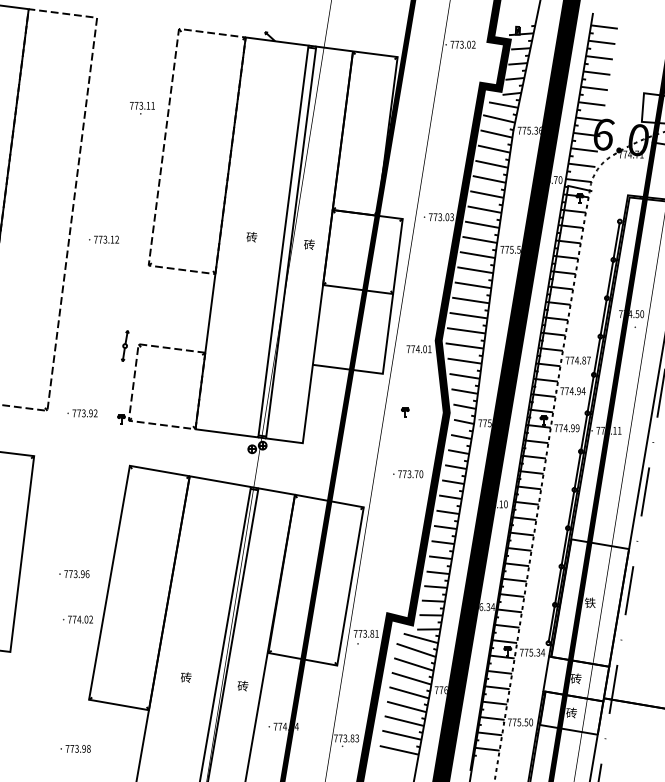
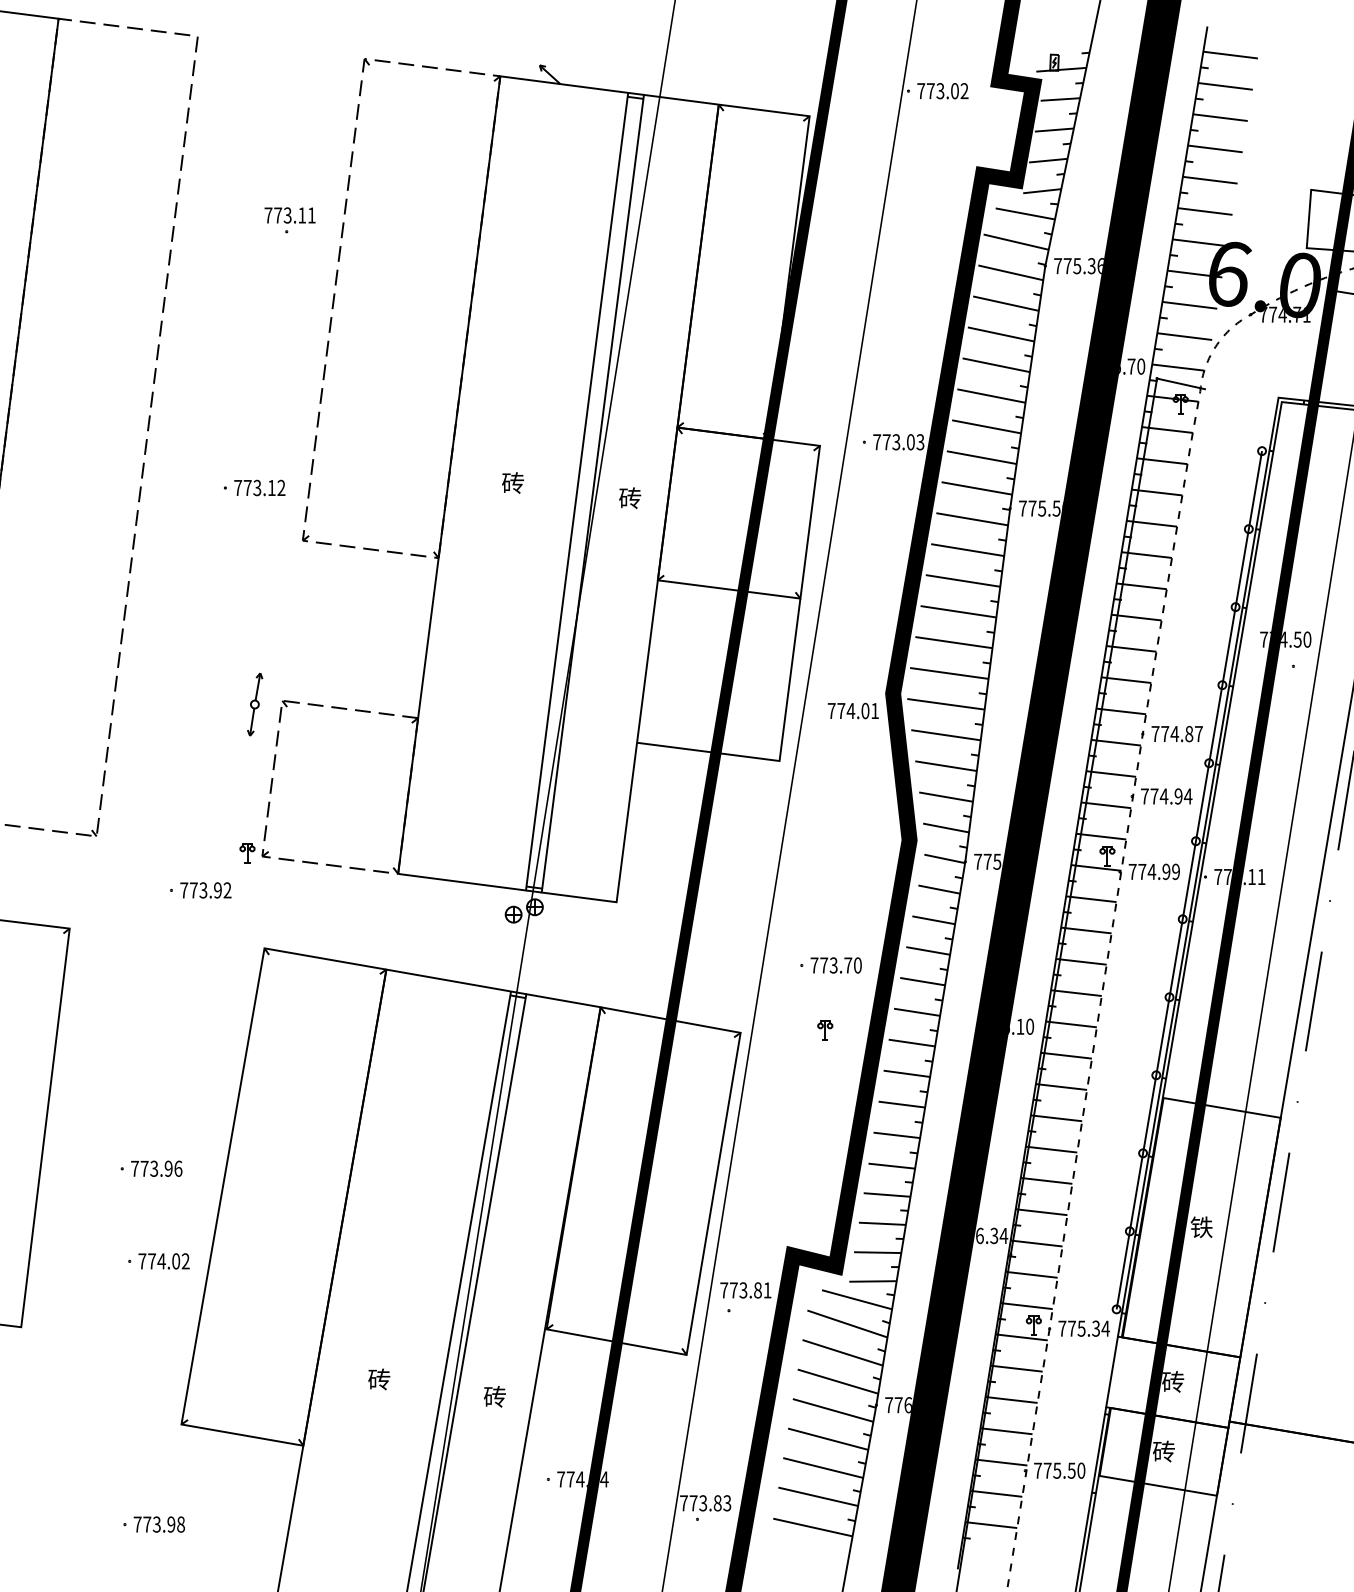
text: (103, 239) -> (253, 487), moved
part: (405, 412) -> (825, 1031), moved
text: (82, 413) -> (200, 890), moved

